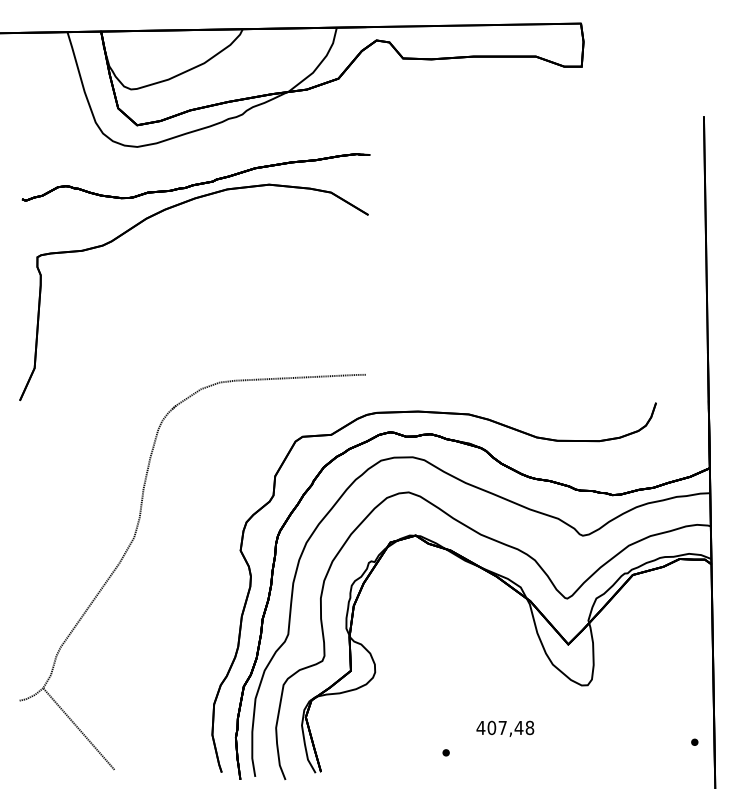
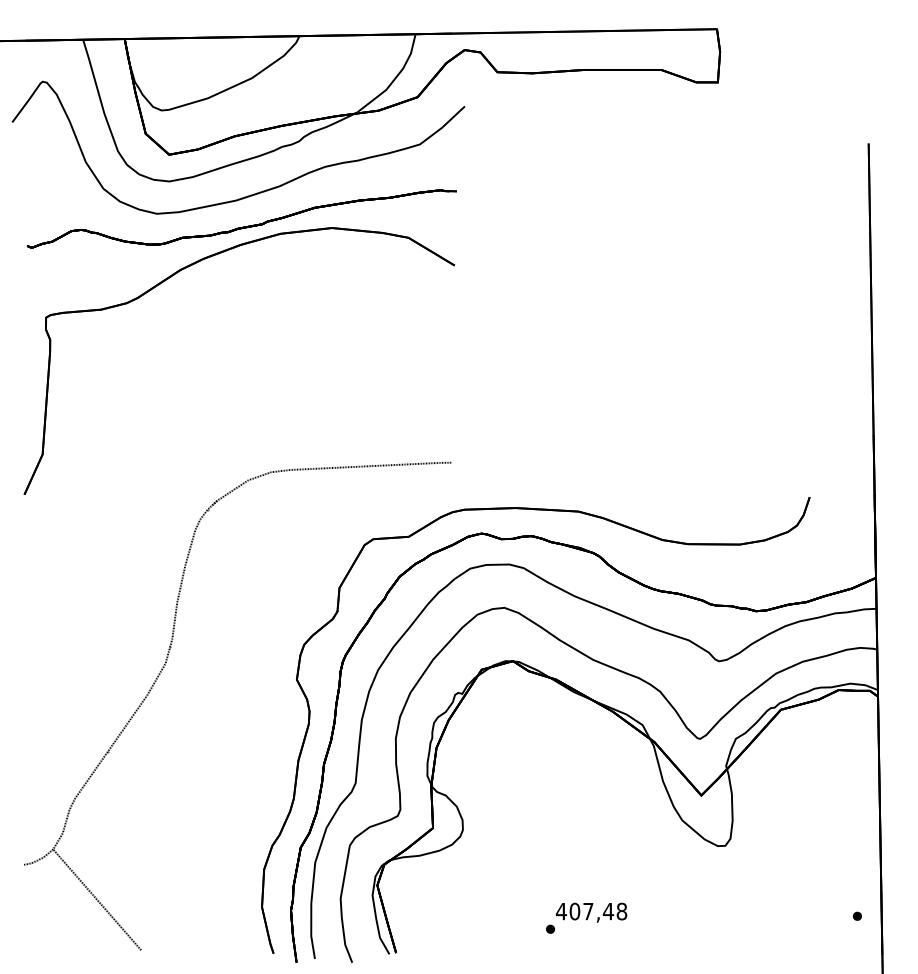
part: (205, 156) -> (253, 193), added
text: (505, 728) -> (591, 912), moved

